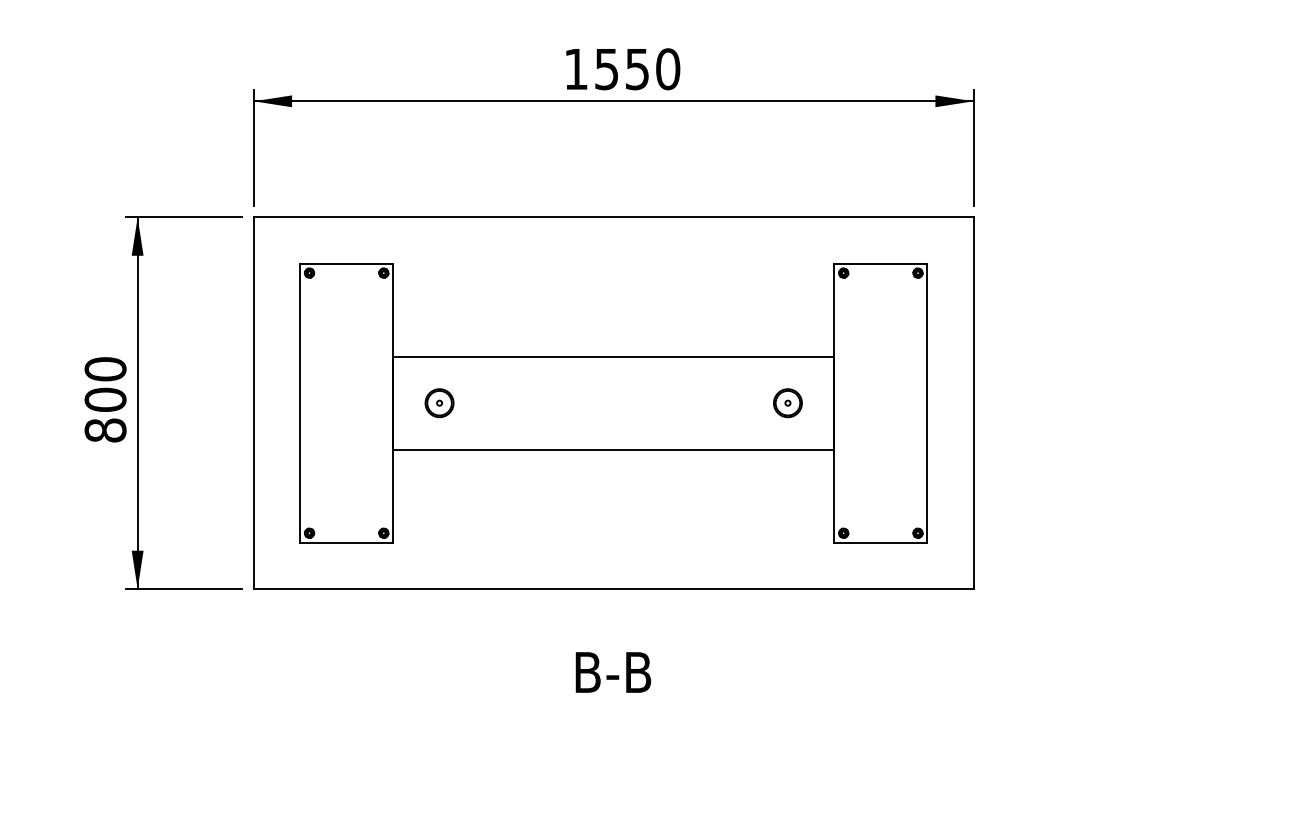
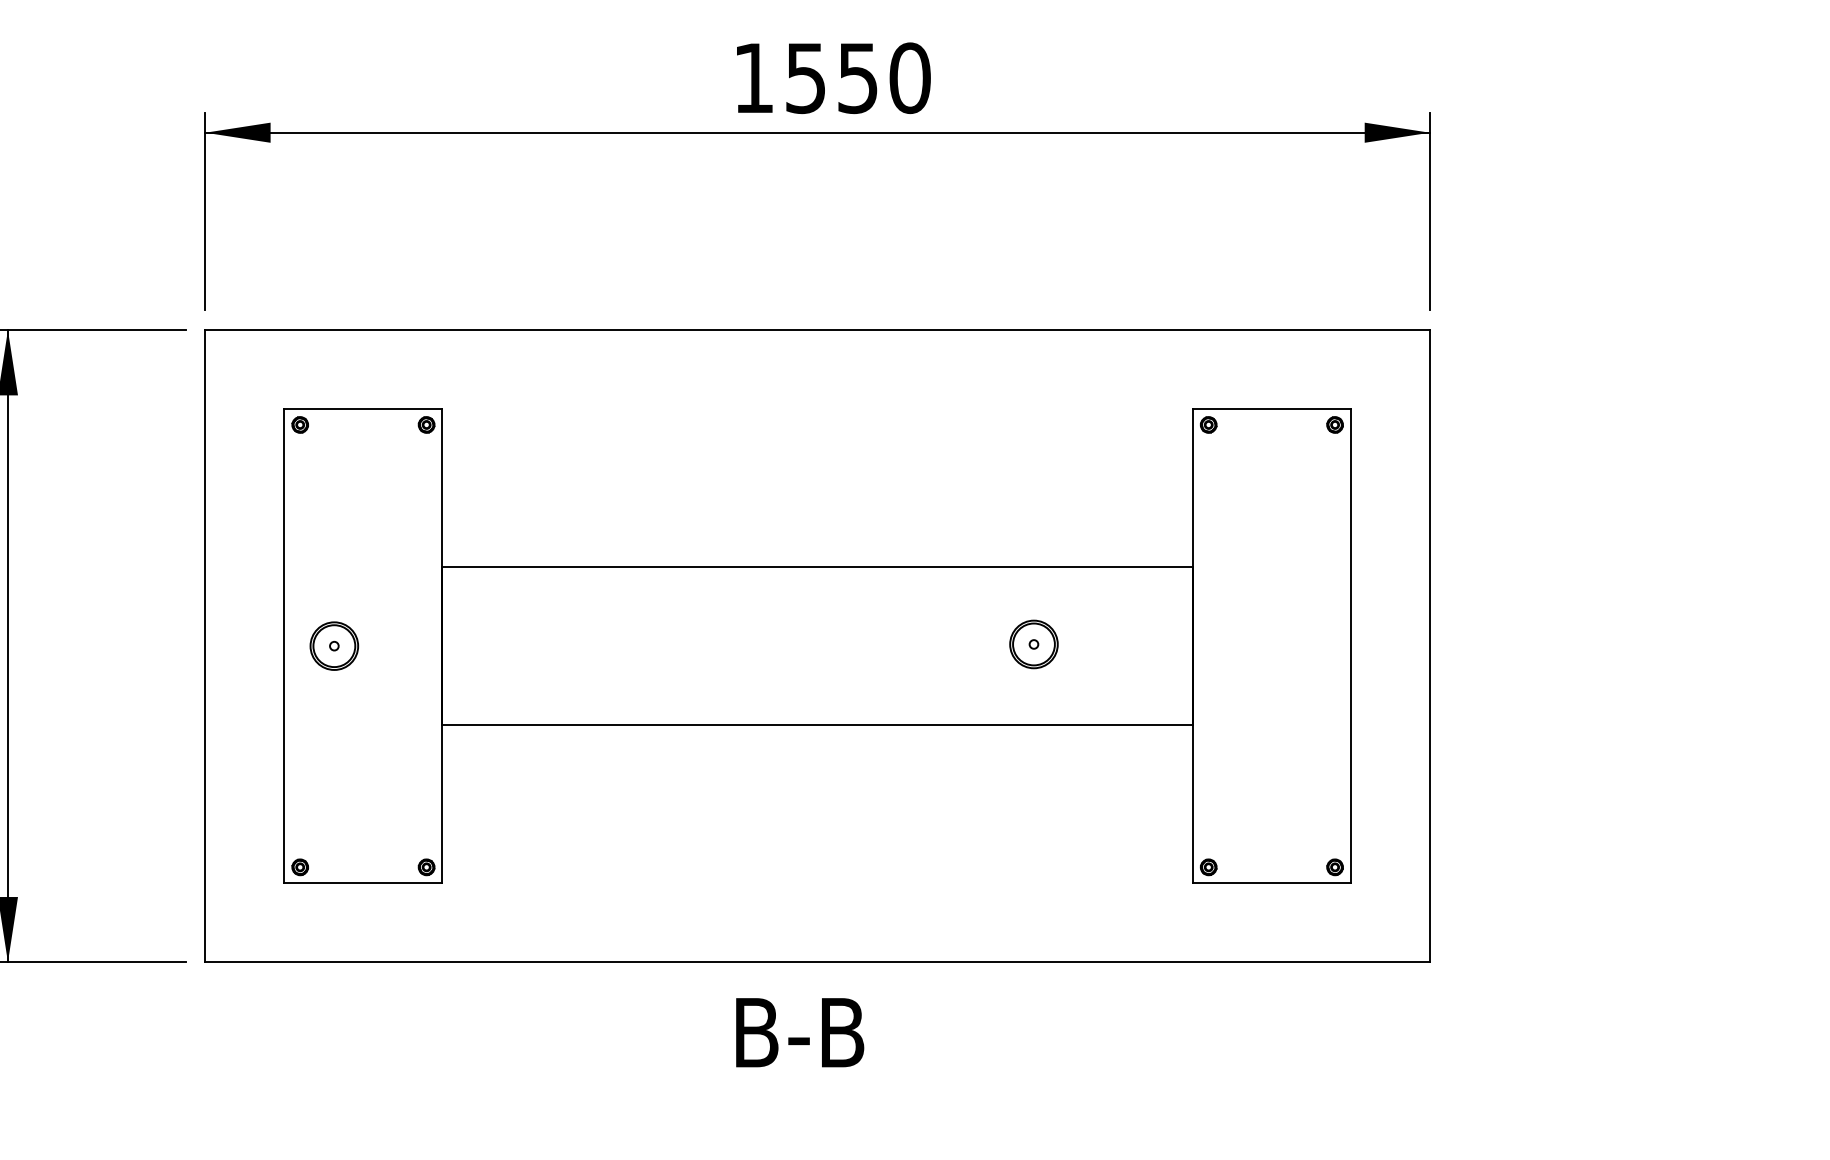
part: (439, 403) -> (334, 646), moved
part: (787, 403) -> (1033, 644), moved
text: (613, 672) -> (800, 1032), moved

